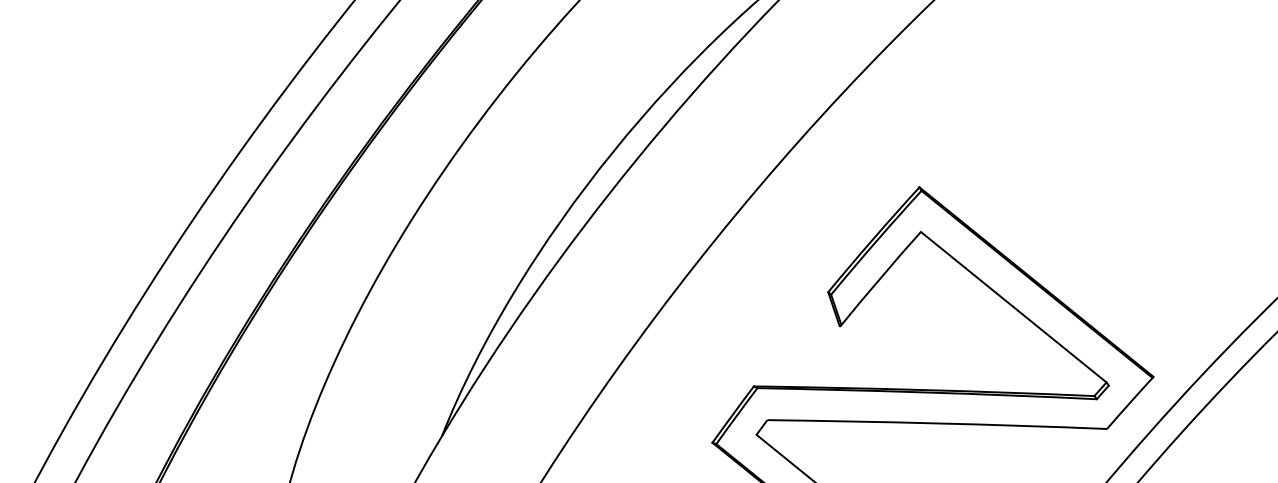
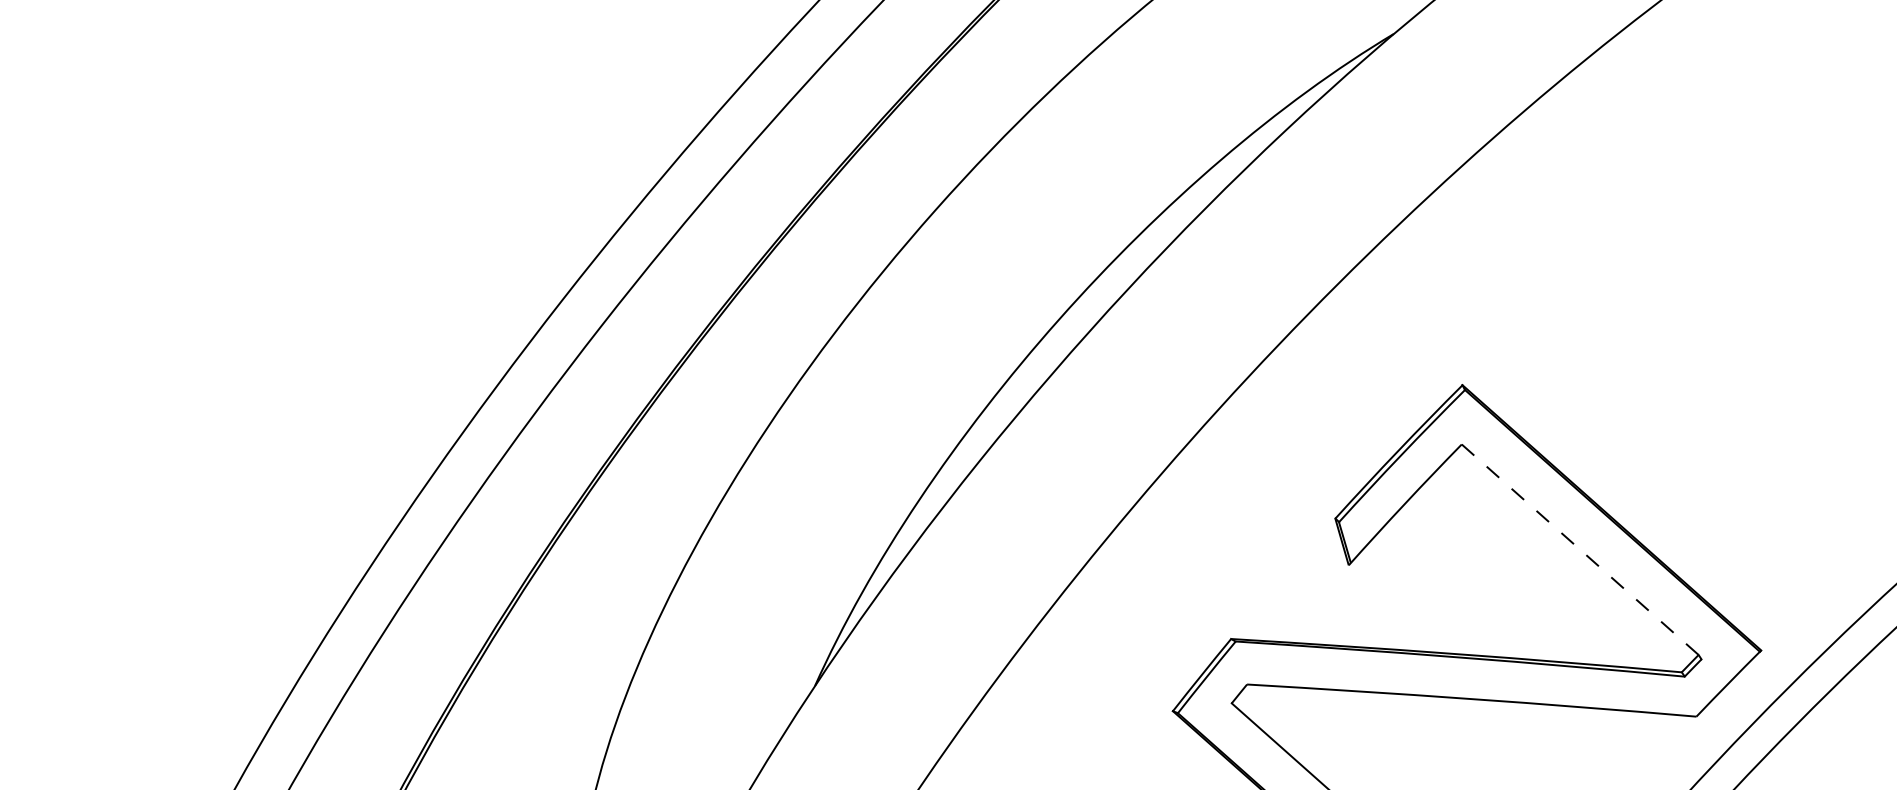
line: (1013, 307) -> (1580, 550), solid -> dashed

